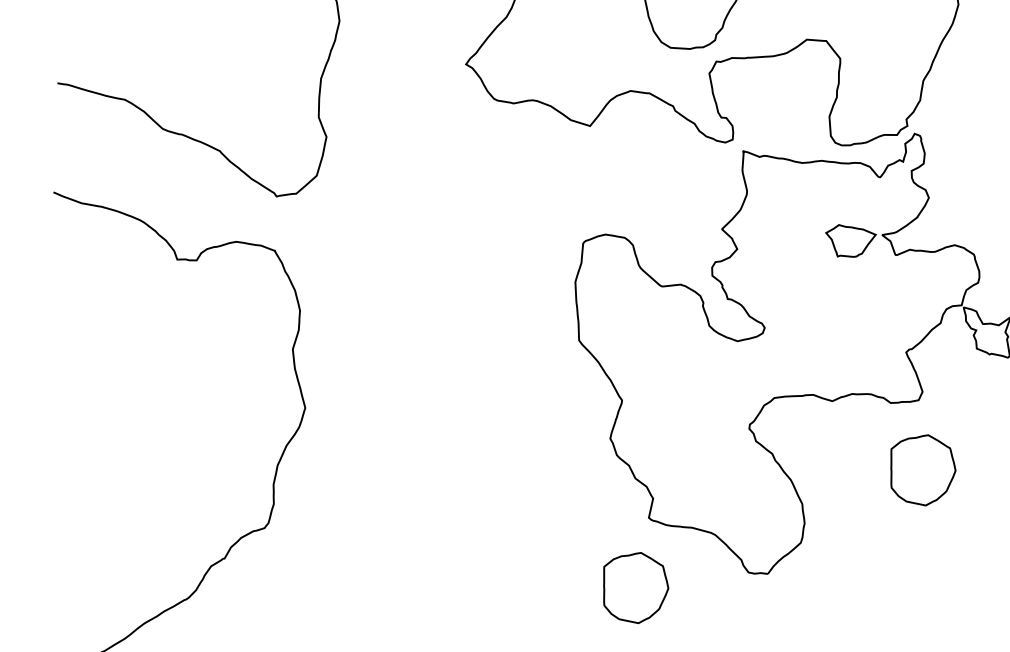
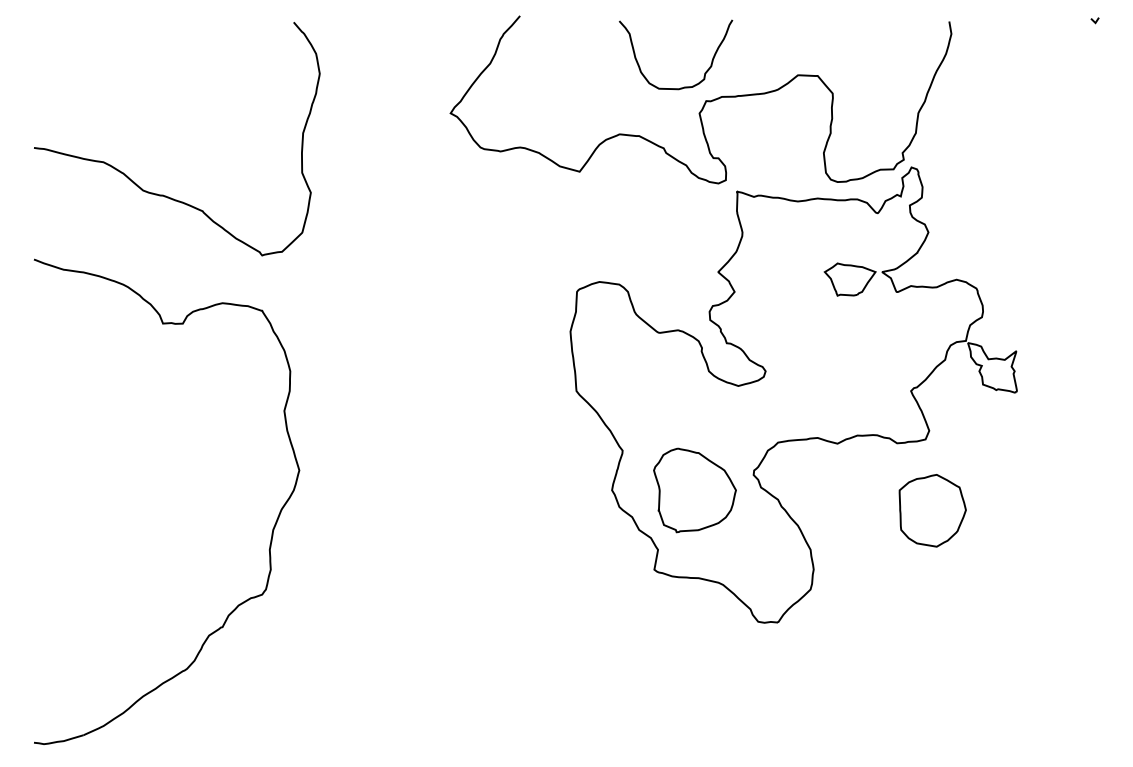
part: (690, 441) -> (694, 490), added
part: (635, 587) -> (643, 641), removed

